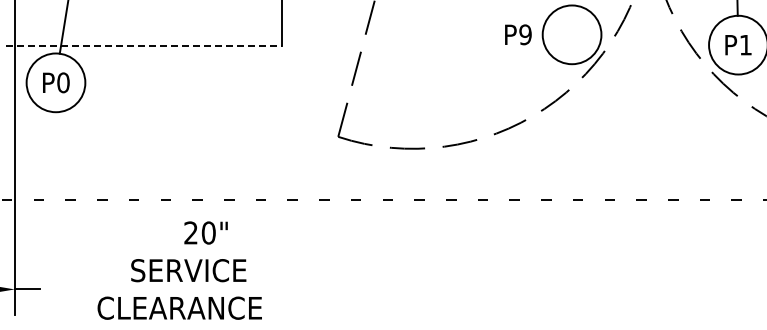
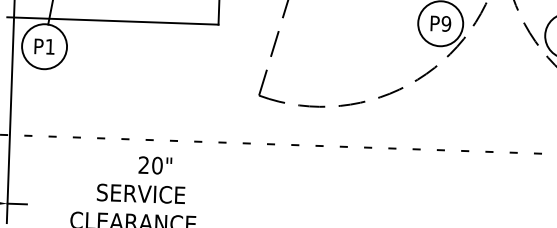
text: (518, 34) -> (441, 23), moved
line: (144, 46) -> (113, 21), dashed -> solid
text: (63, 82) -> (50, 46), P0 -> P1

